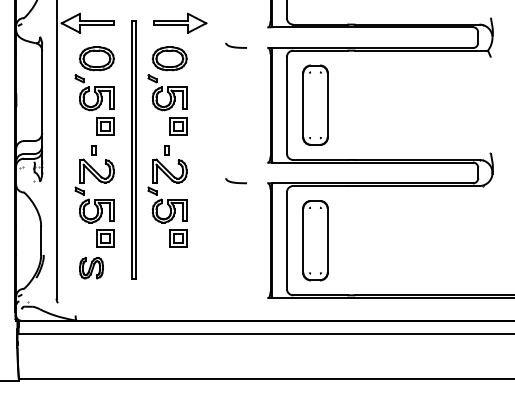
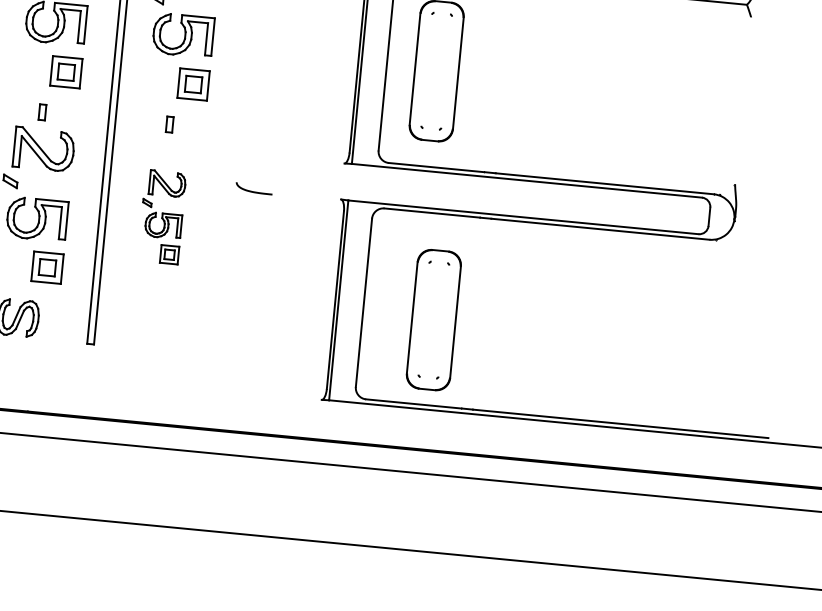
curve: (234, 181) -> (250, 189), moved
part: (167, 202) -> (161, 216), size x0.6
part: (315, 240) -> (433, 319), moved

